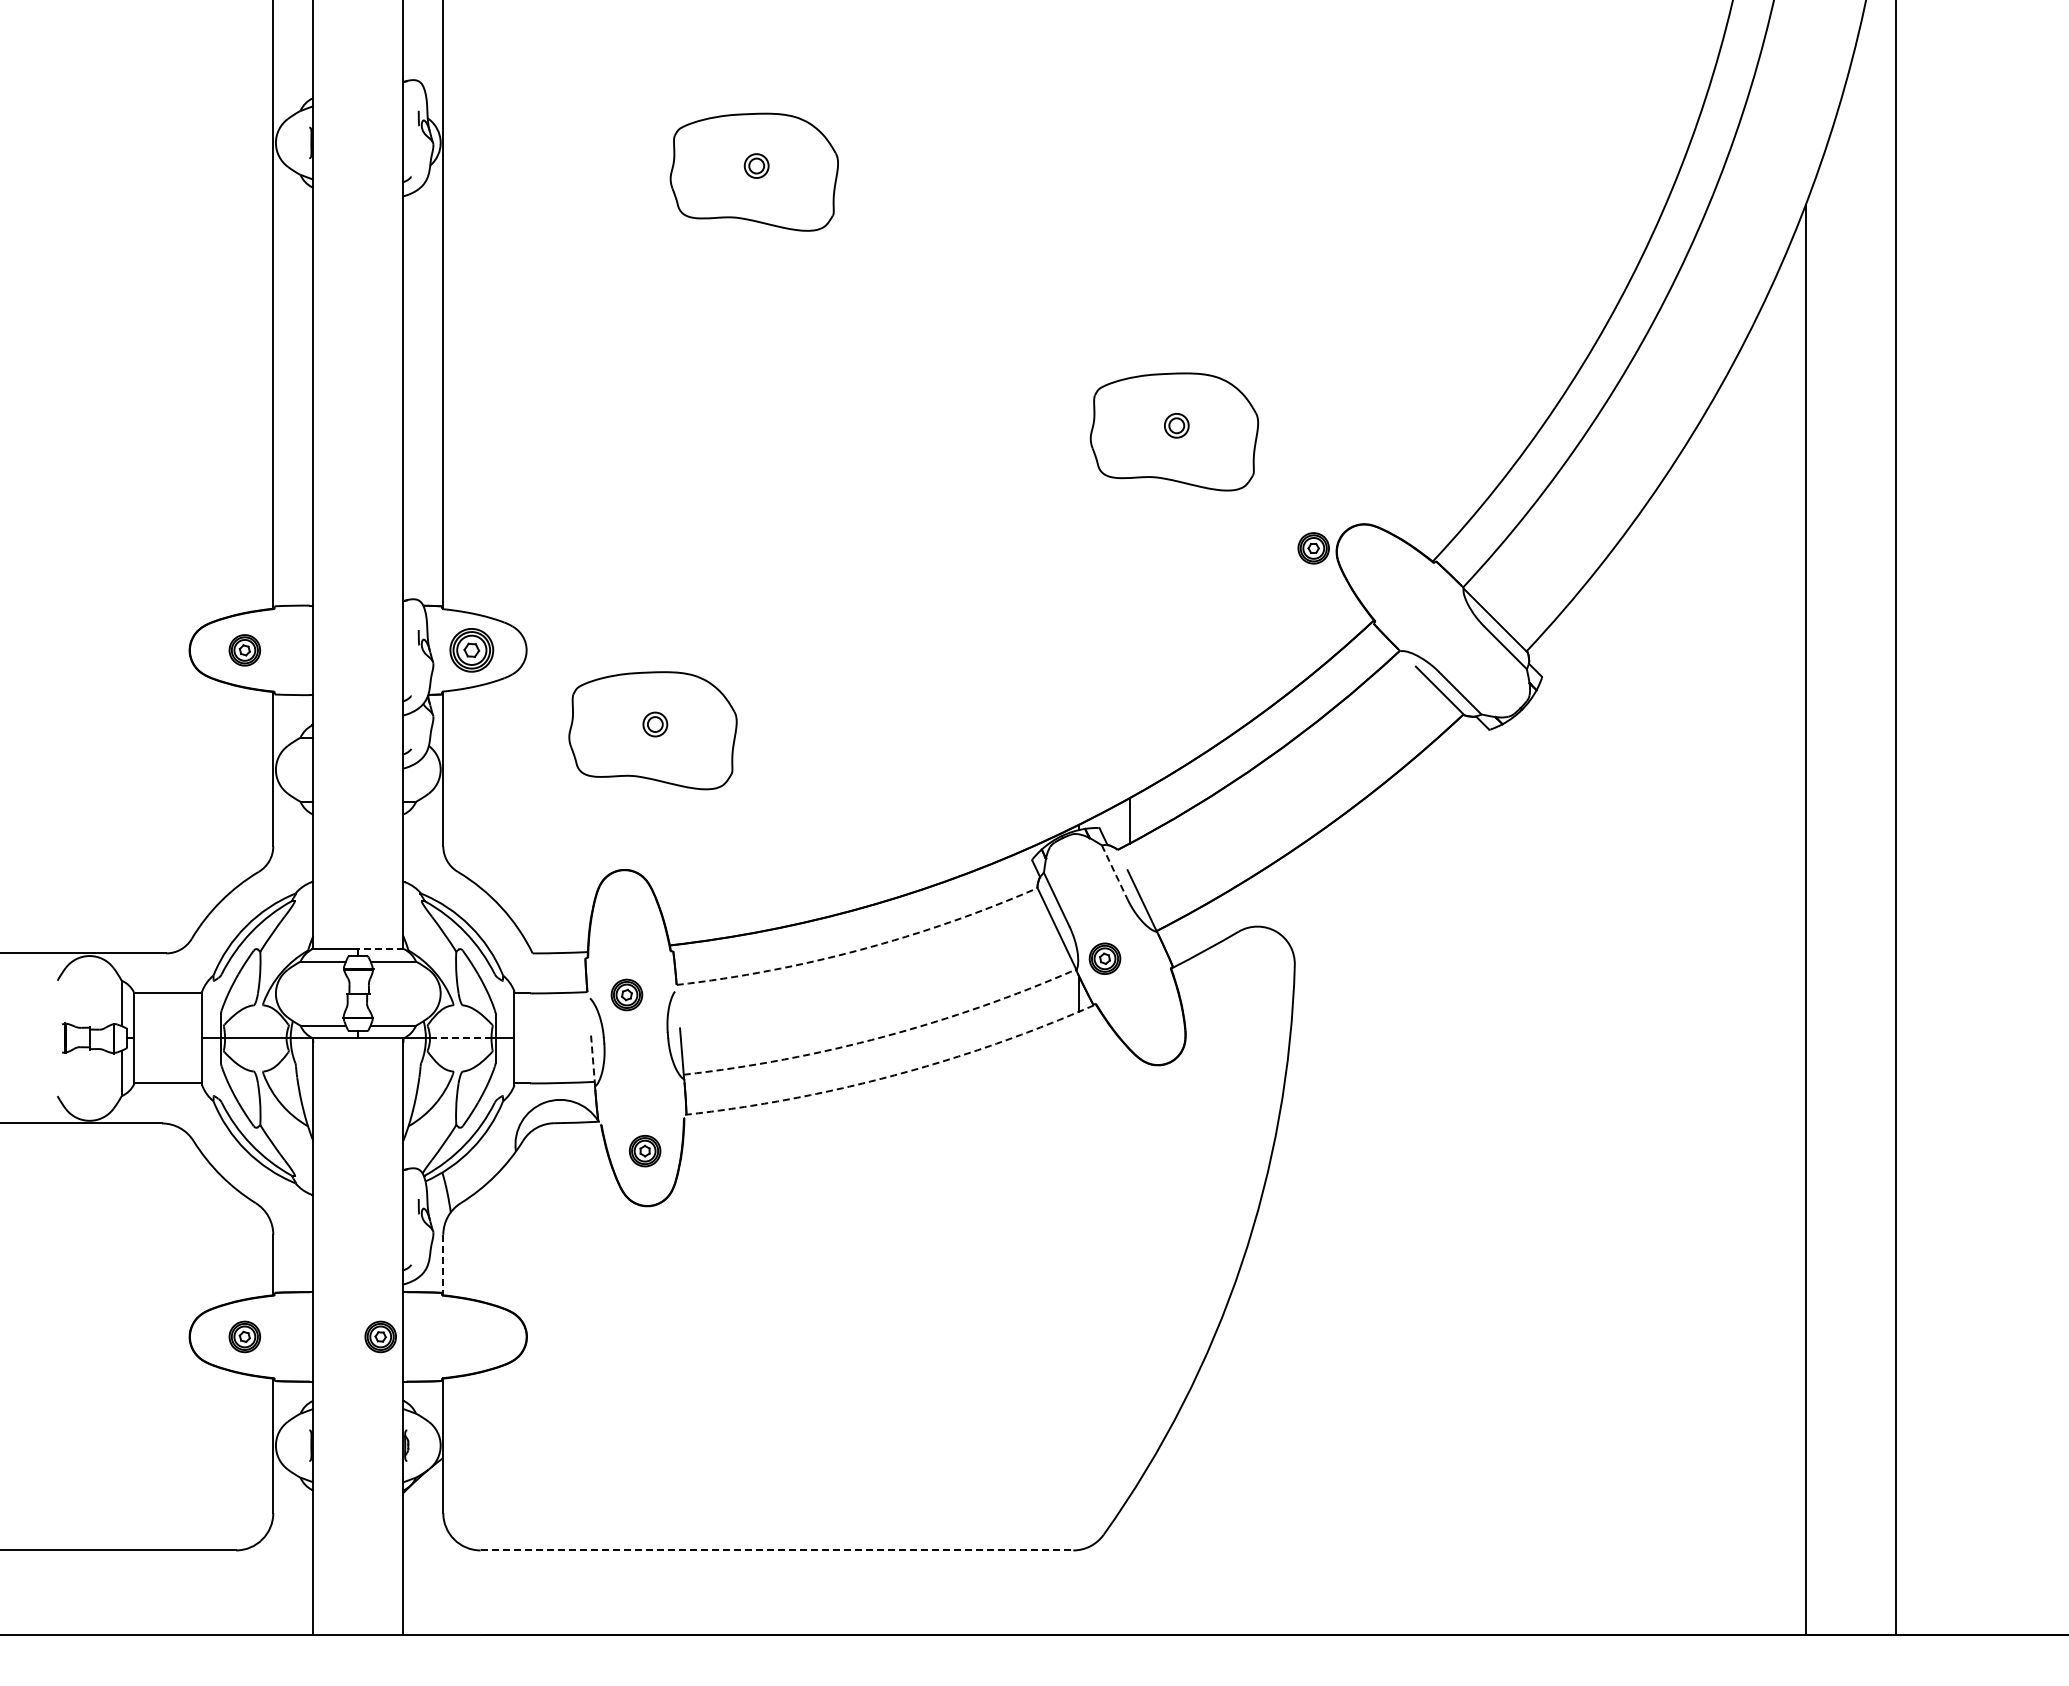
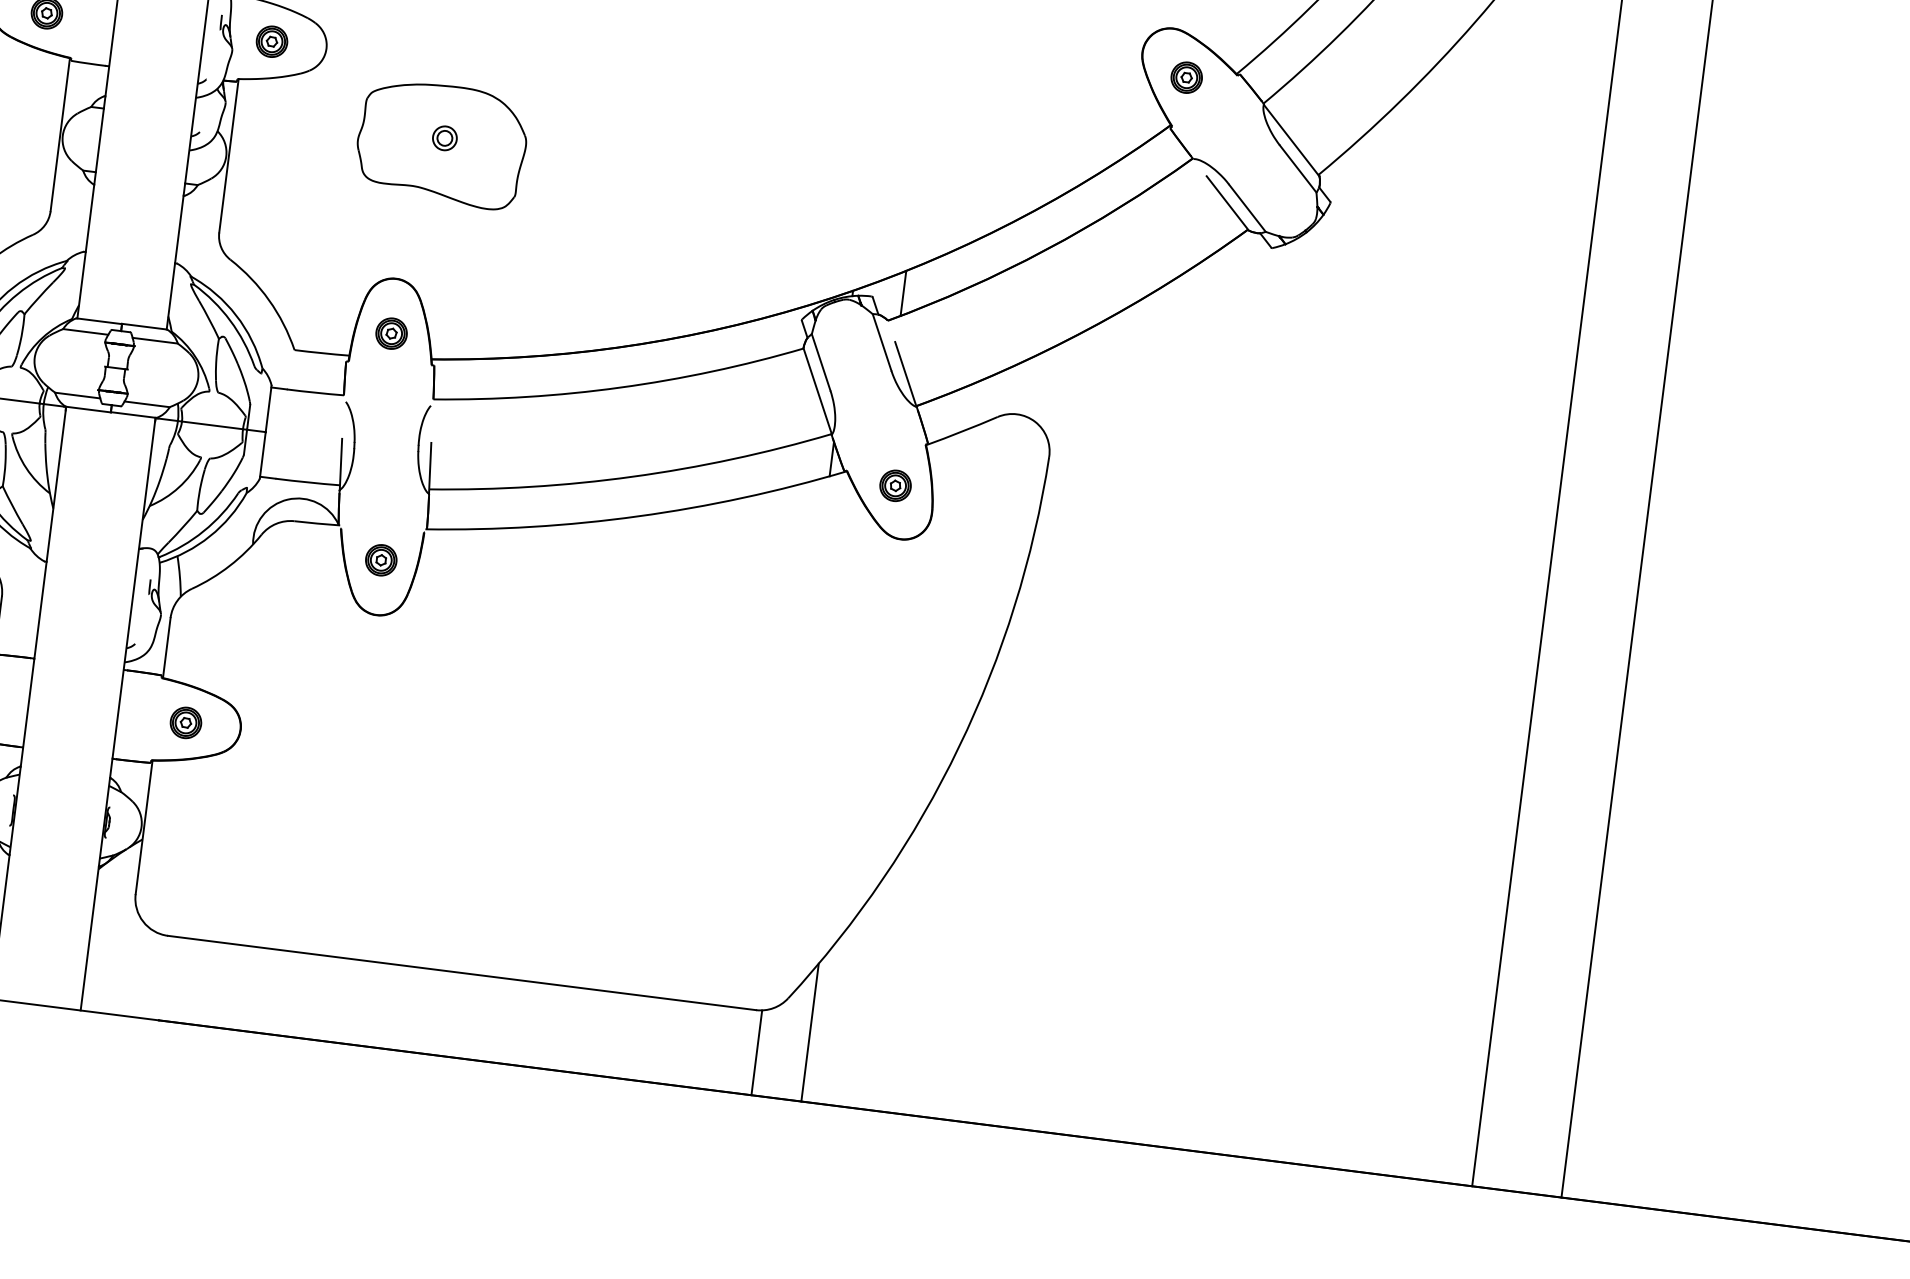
part: (1313, 548) -> (1186, 77), moved
part: (471, 650) -> (271, 41), size x0.71
line: (1114, 872) -> (881, 342), dashed -> solid
line: (381, 949) -> (145, 327), dashed -> solid
arc: (860, 949) -> (620, 387), dashed -> solid
part: (1104, 958) -> (895, 485), moved
part: (626, 994) -> (391, 333), moved
arc: (883, 1036) -> (632, 476), dashed -> solid
line: (460, 1038) -> (212, 425), dashed -> solid
line: (593, 1061) -> (341, 464), dashed -> solid
arc: (894, 1075) -> (638, 516), dashed -> solid
line: (443, 1265) -> (166, 648), dashed -> solid
part: (380, 1336) -> (185, 722), moved
line: (777, 1550) -> (462, 973), dashed -> solid
line: (1129, 1565) -> (809, 1032), added
line: (1079, 1592) -> (756, 1052), added

